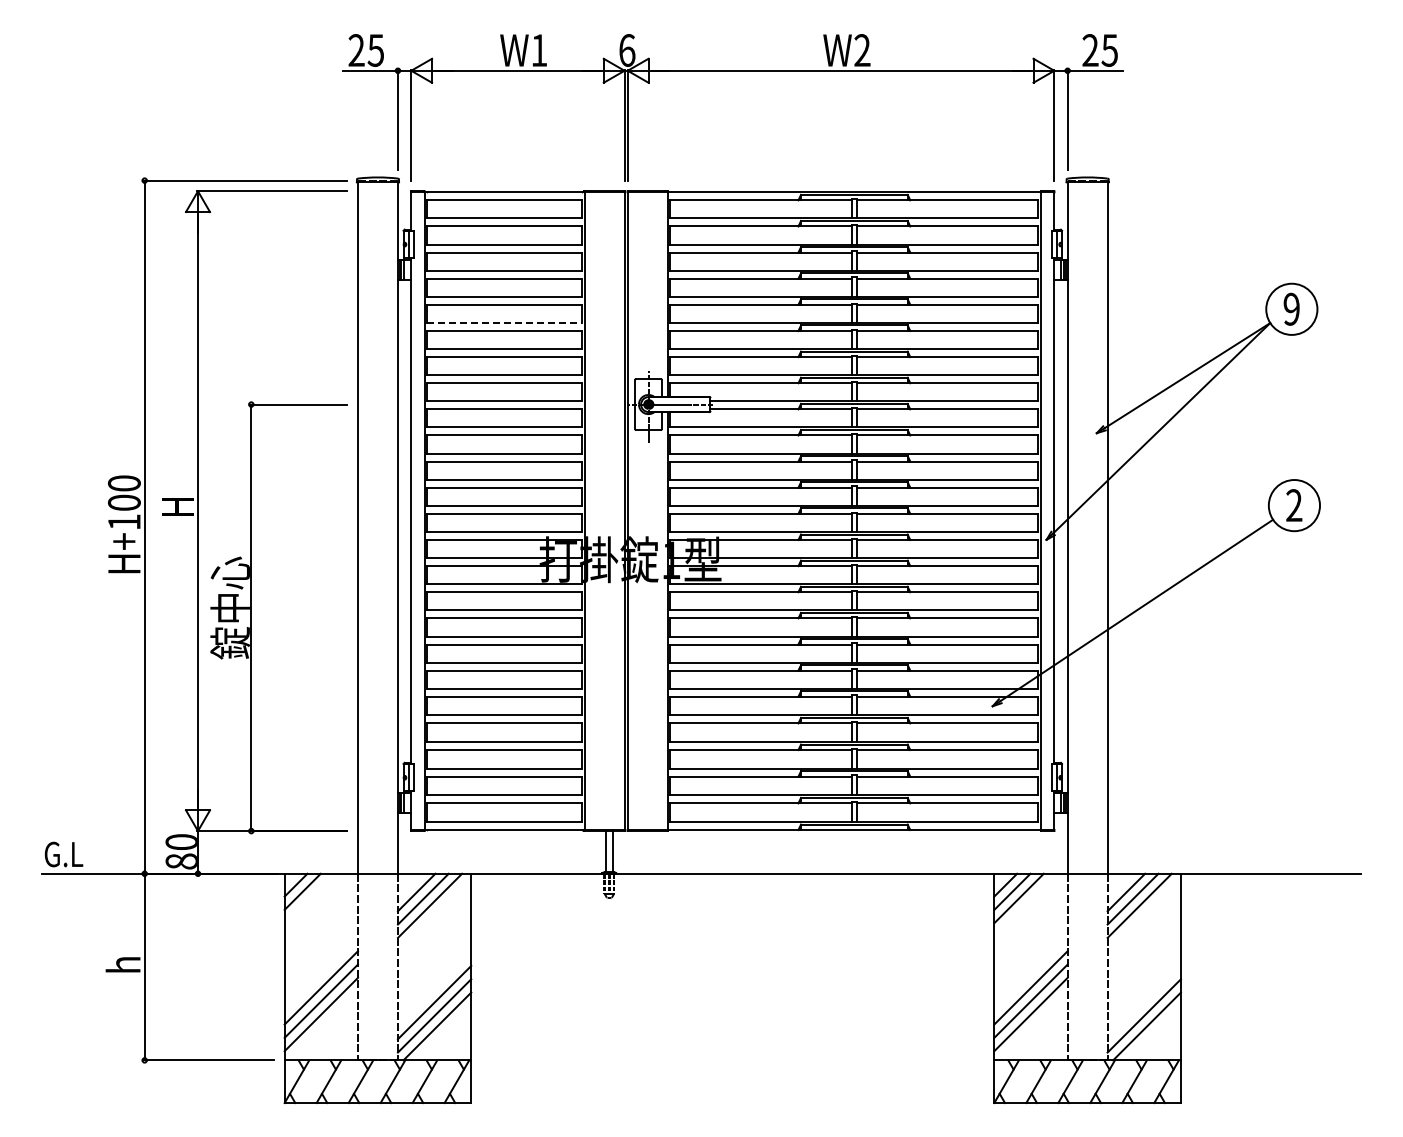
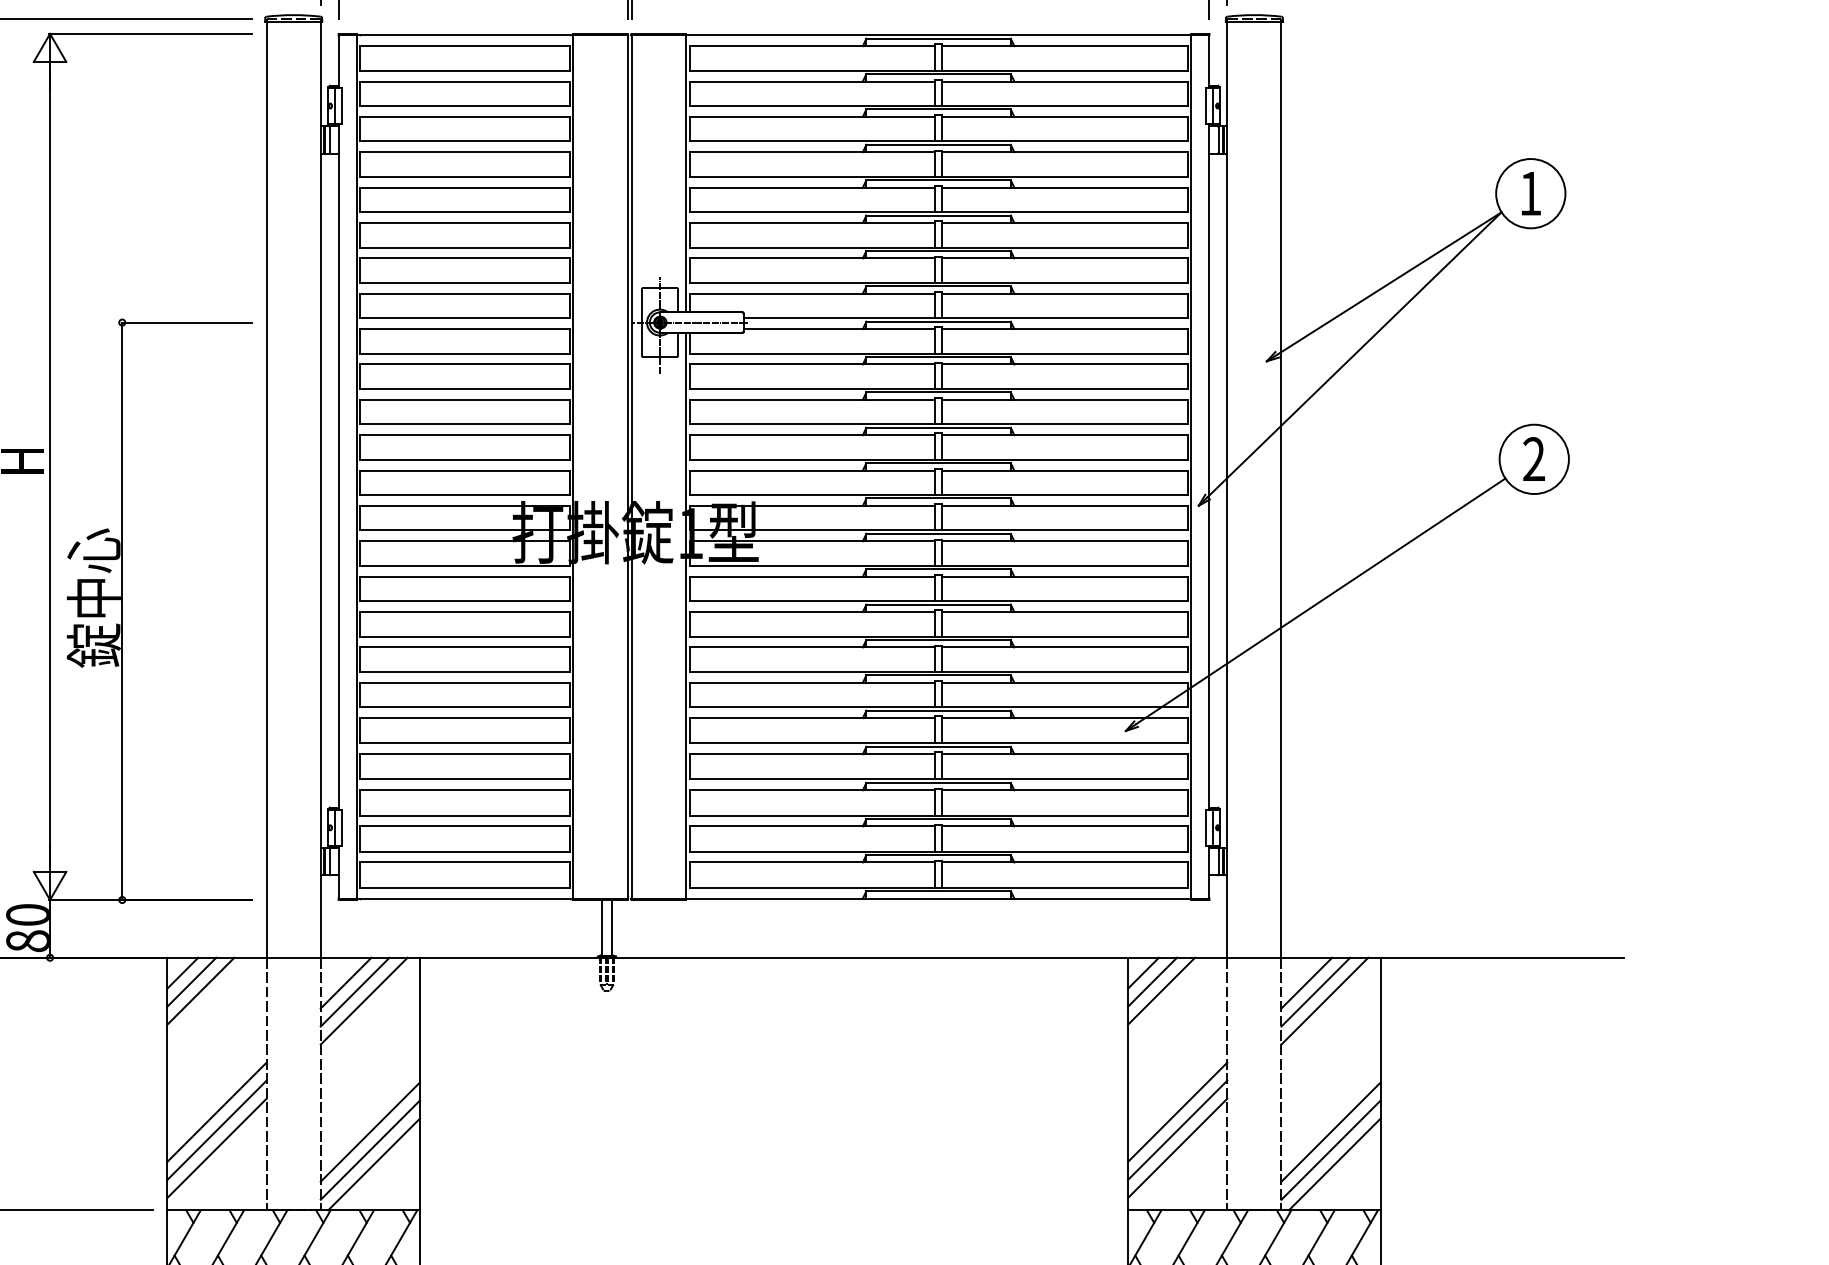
text: (1291, 308) -> (1530, 192), 9 -> 1
line: (505, 322) -> (466, 211), dashed -> solid
line: (309, 898) -> (201, 991), added
line: (1143, 1002) -> (1329, 1132), added

